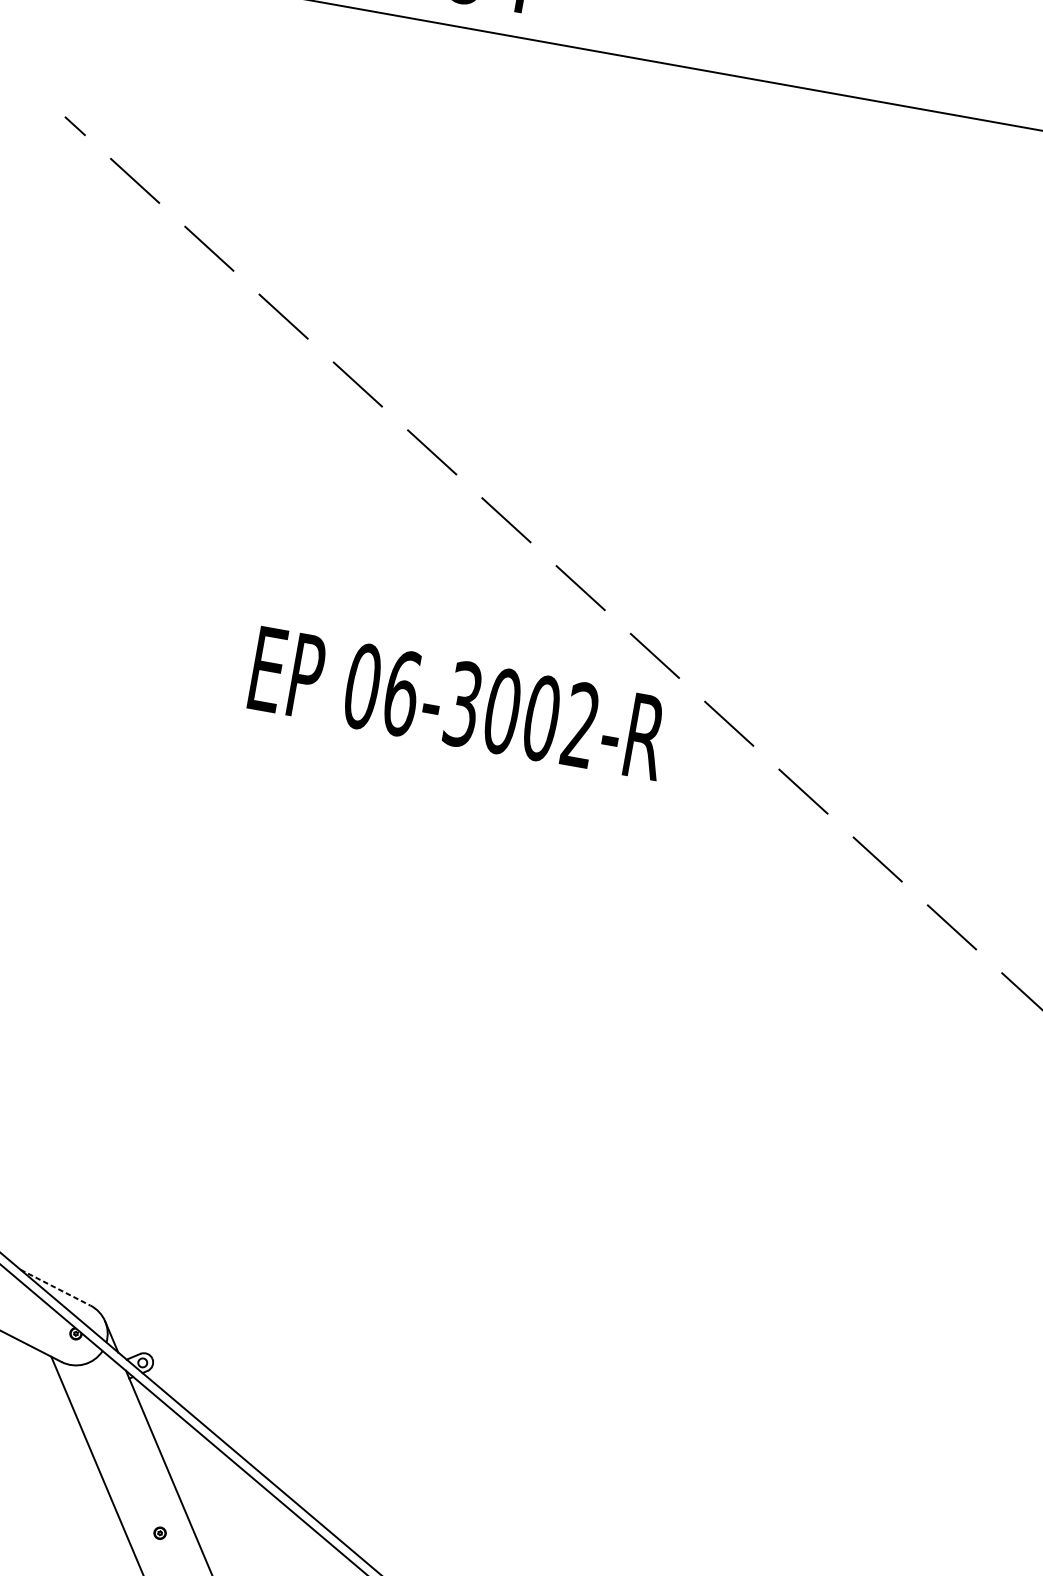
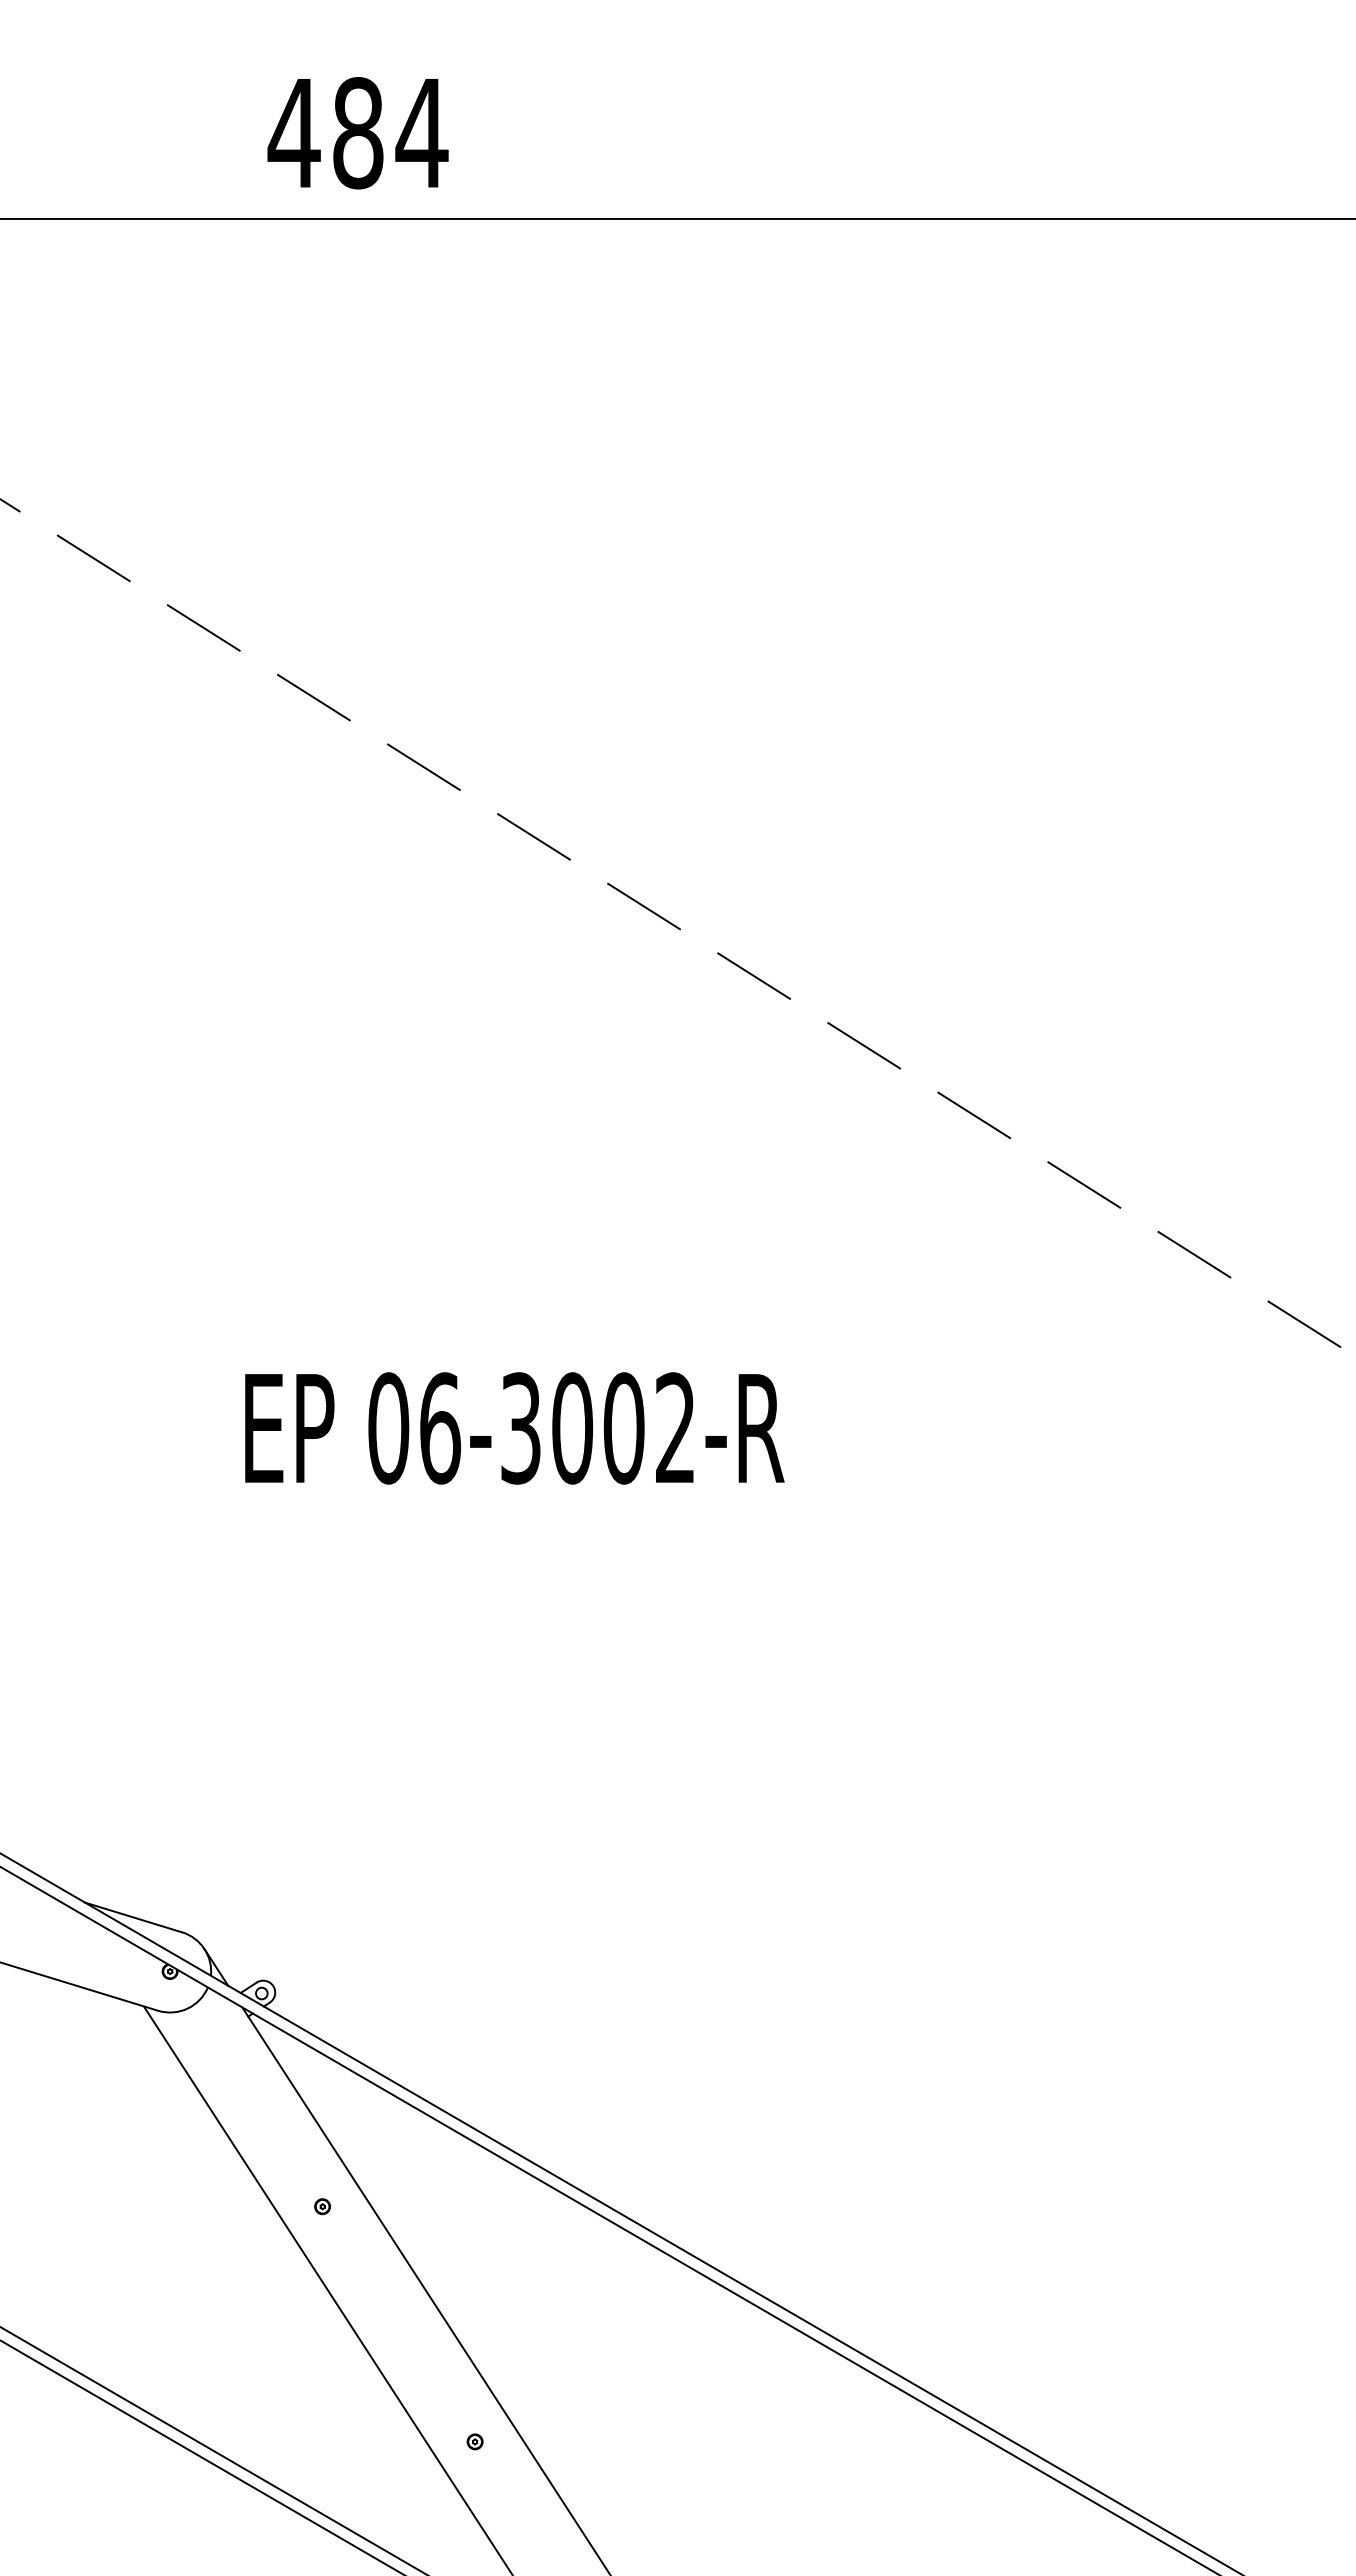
text: (458, 703) -> (514, 1428), moved
line: (55, 1287) -> (133, 1917), dashed -> solid

